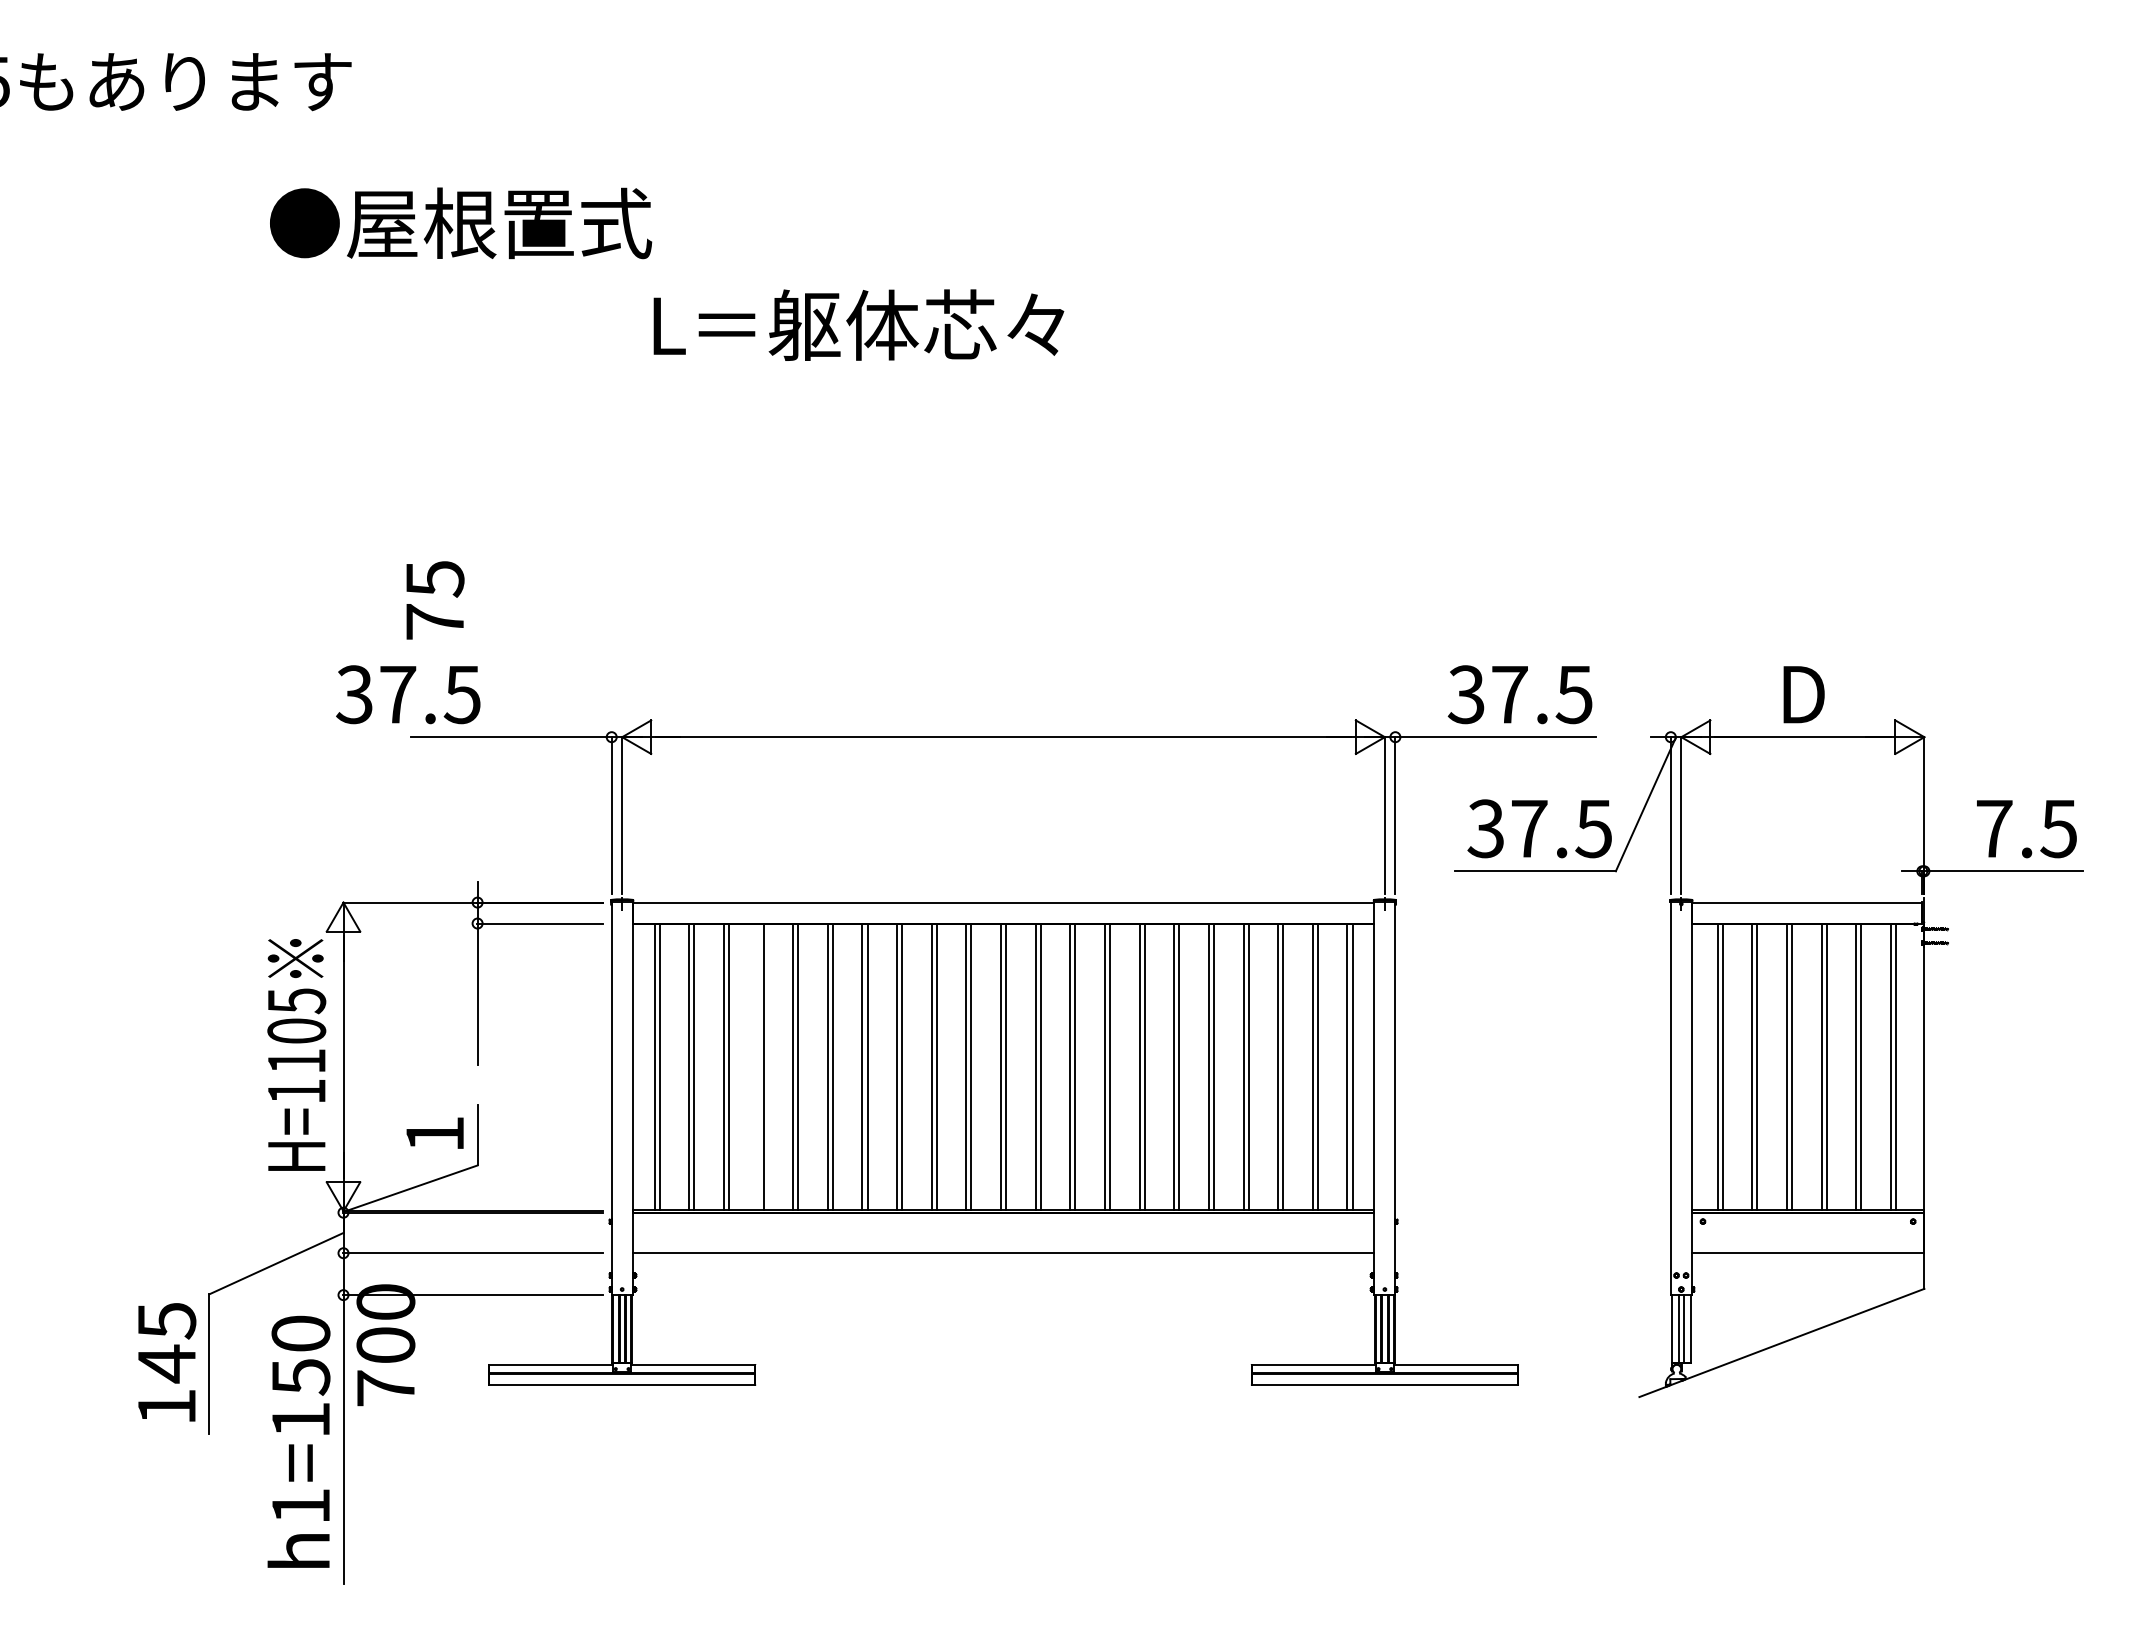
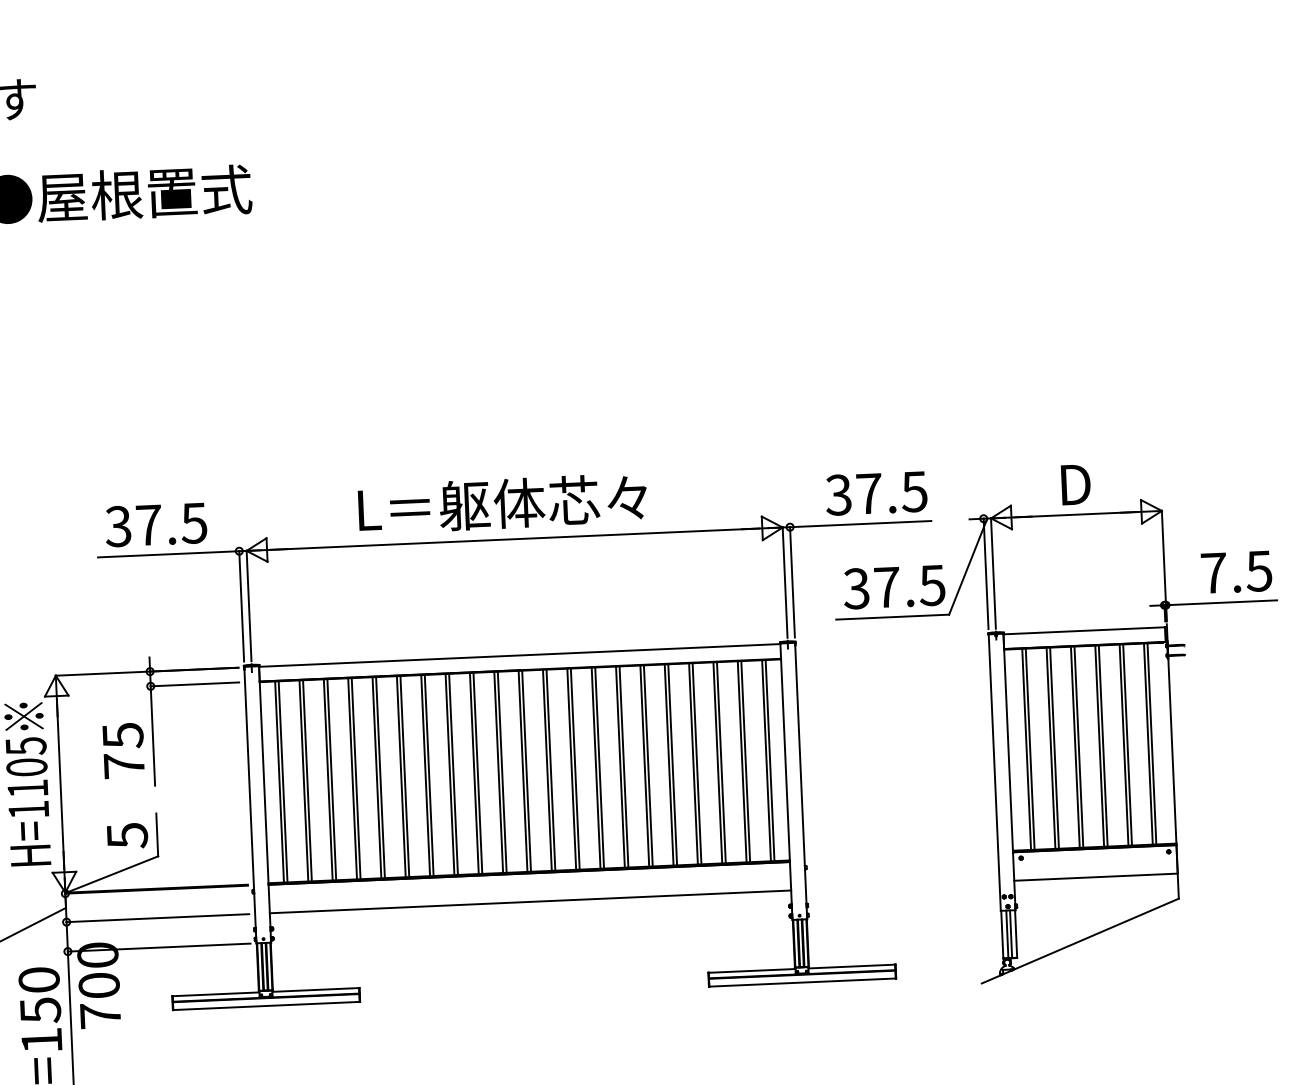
text: (858, 324) -> (502, 503), moved
text: (435, 600) -> (123, 750), moved
text: (408, 694) -> (156, 524), moved
line: (758, 1067) -> (352, 778), added
text: (435, 1134) -> (127, 835), 1 -> 5

